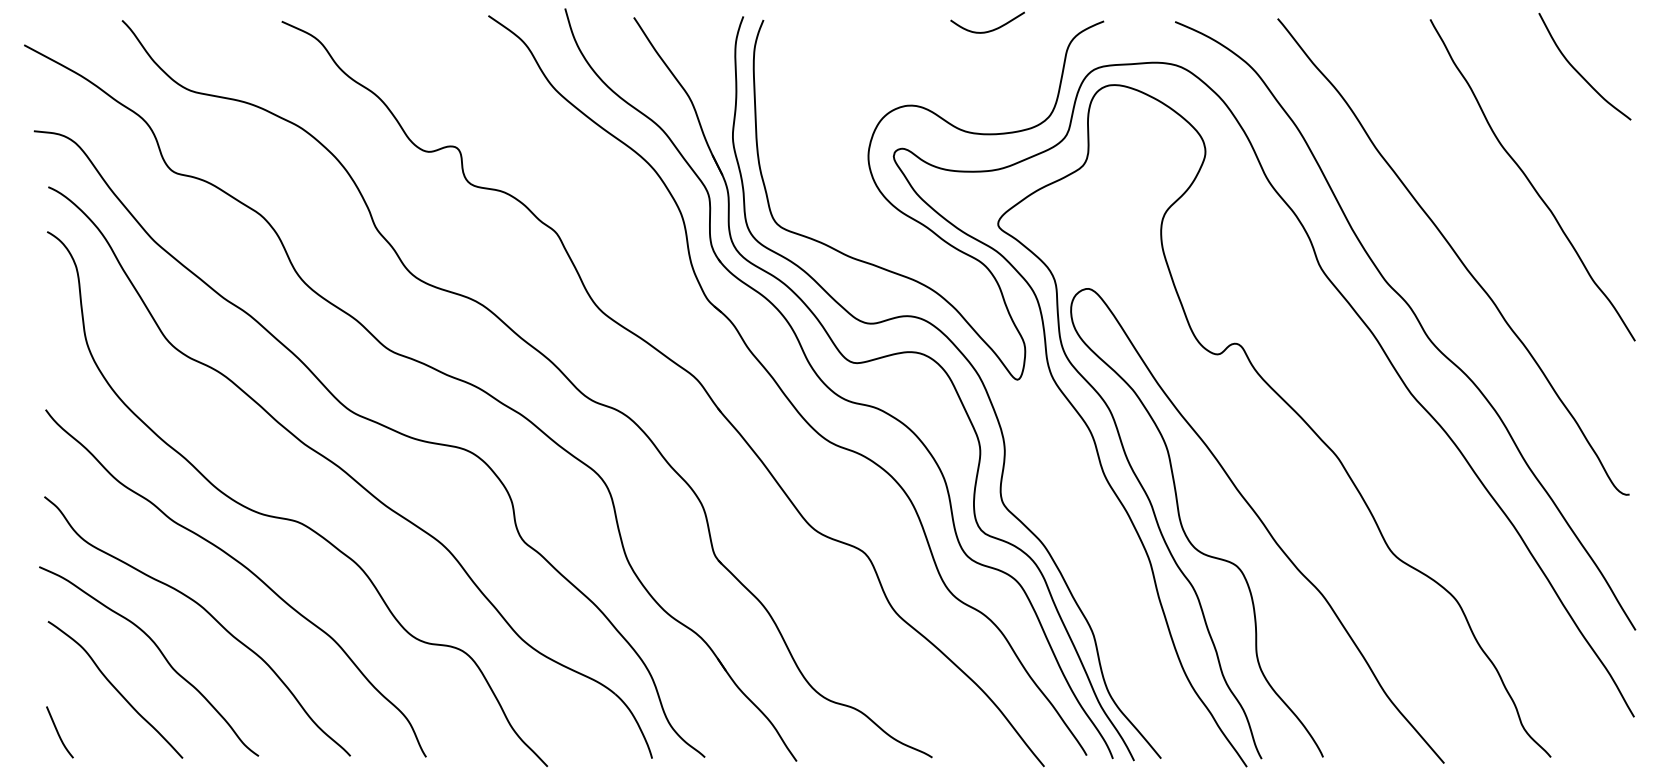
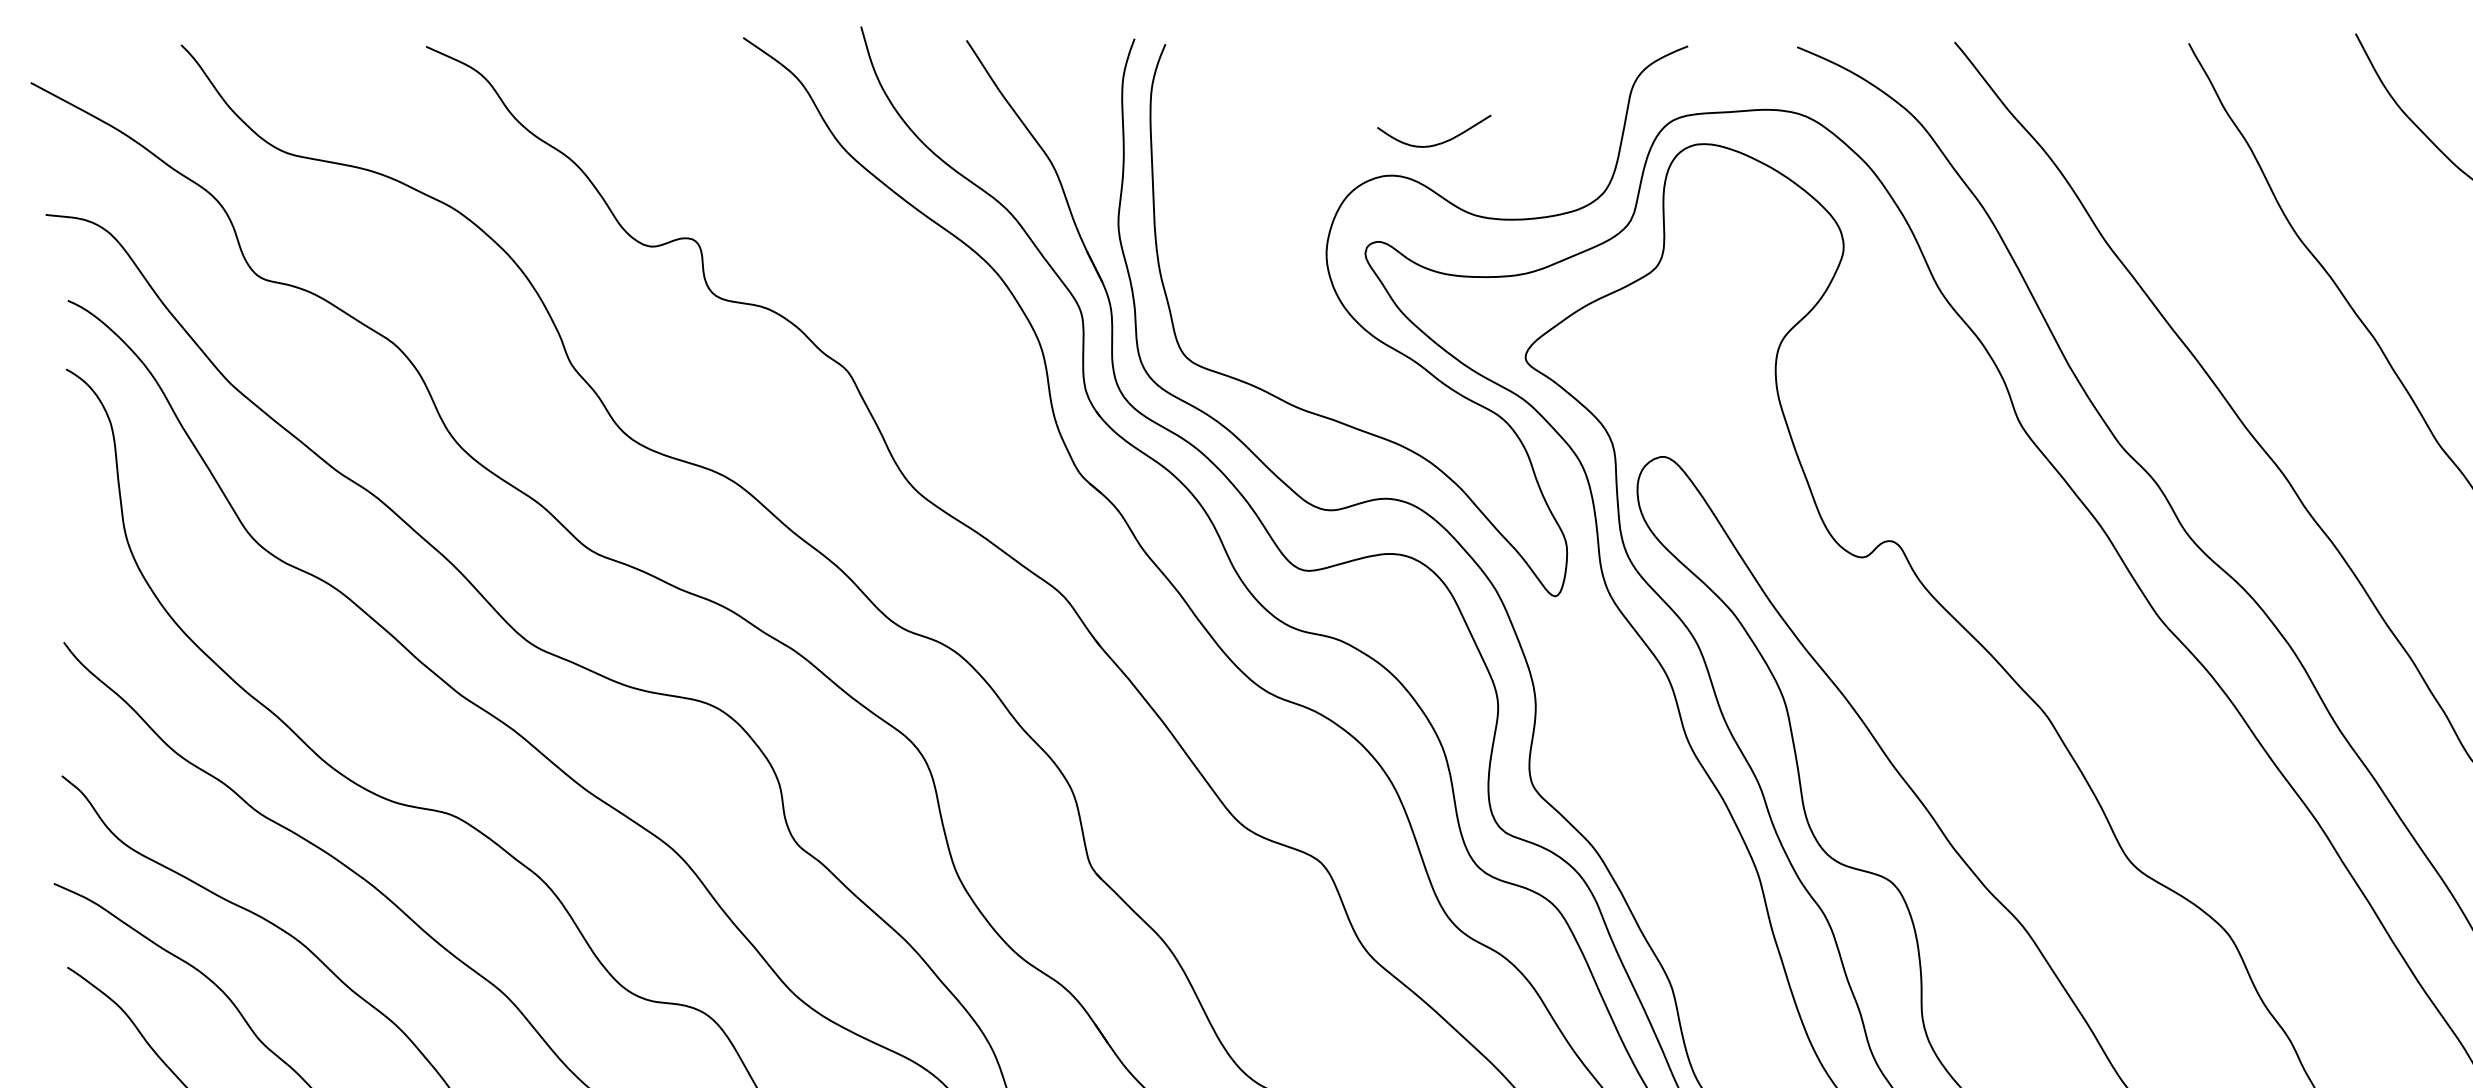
curve: (991, 29) -> (1440, 141), moved

